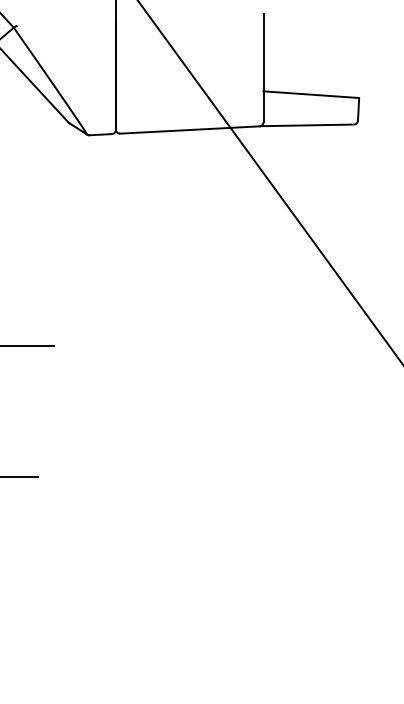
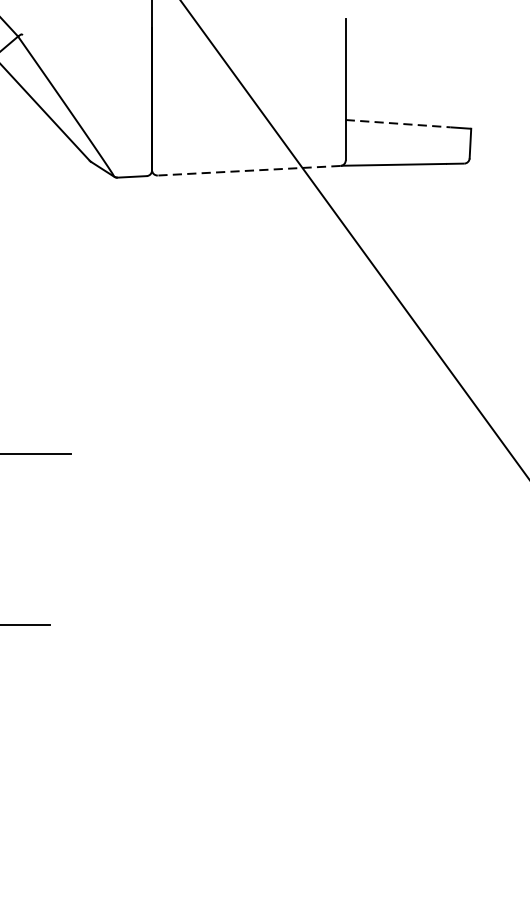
line: (304, 94) -> (399, 124), solid -> dashed
line: (189, 130) -> (248, 171), solid -> dashed

